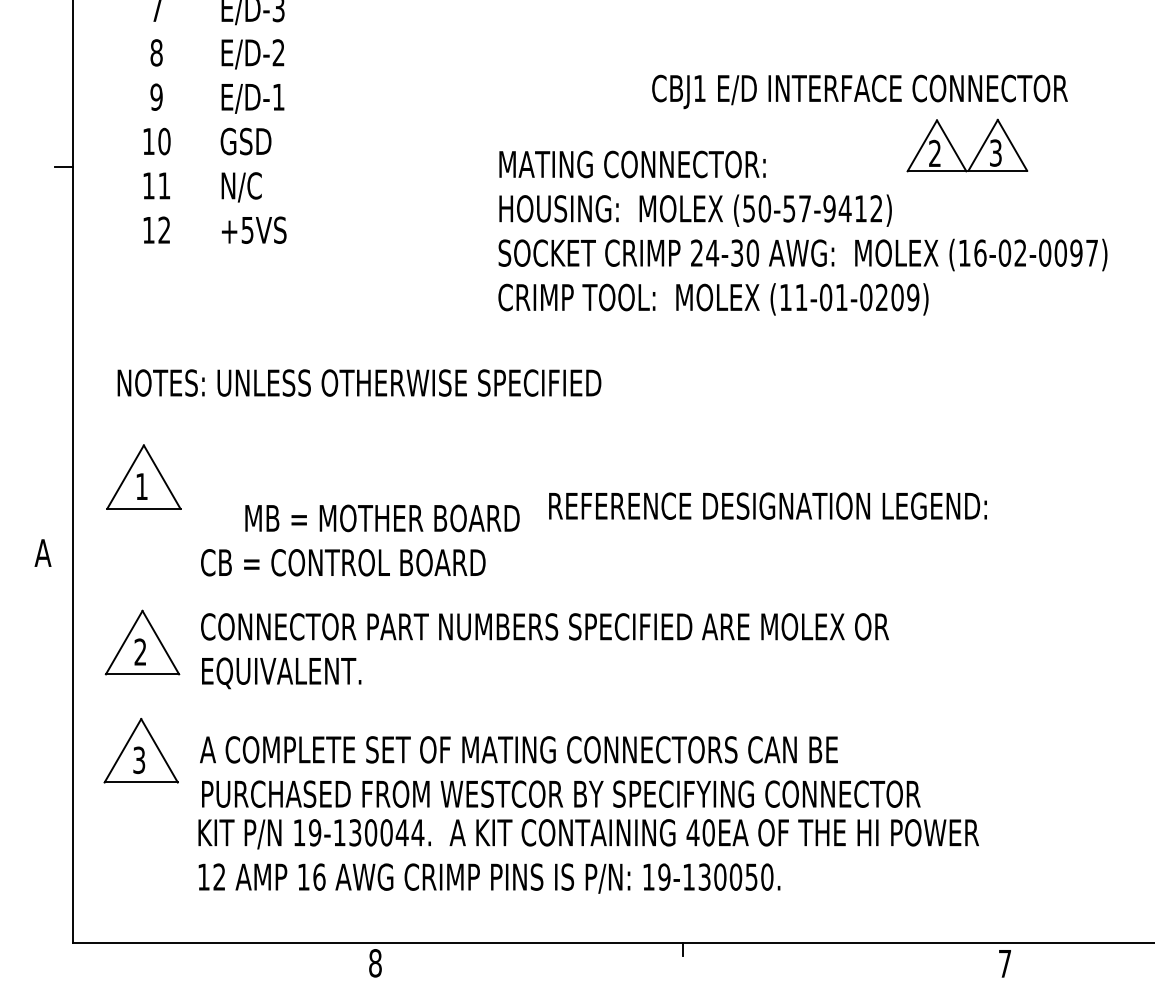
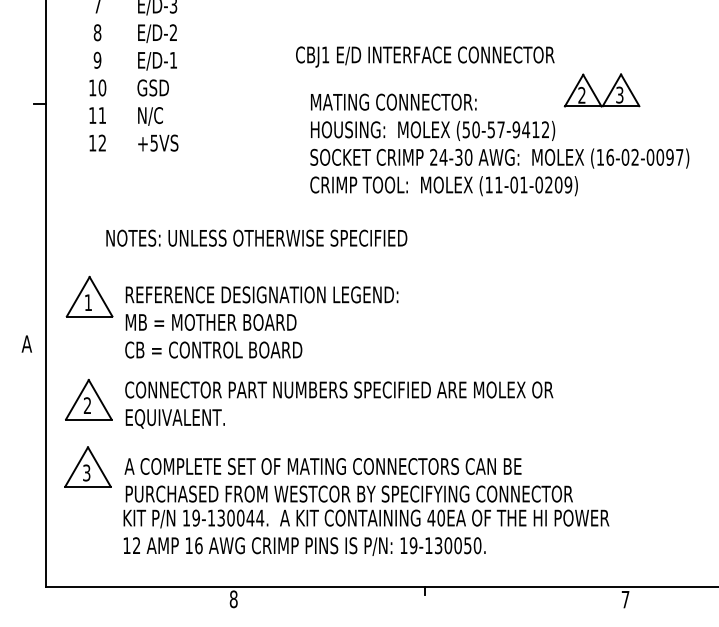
text: (860, 91) -> (425, 56), moved
text: (358, 381) -> (256, 237), moved
text: (767, 505) -> (261, 294), moved
text: (381, 518) -> (210, 322), moved

